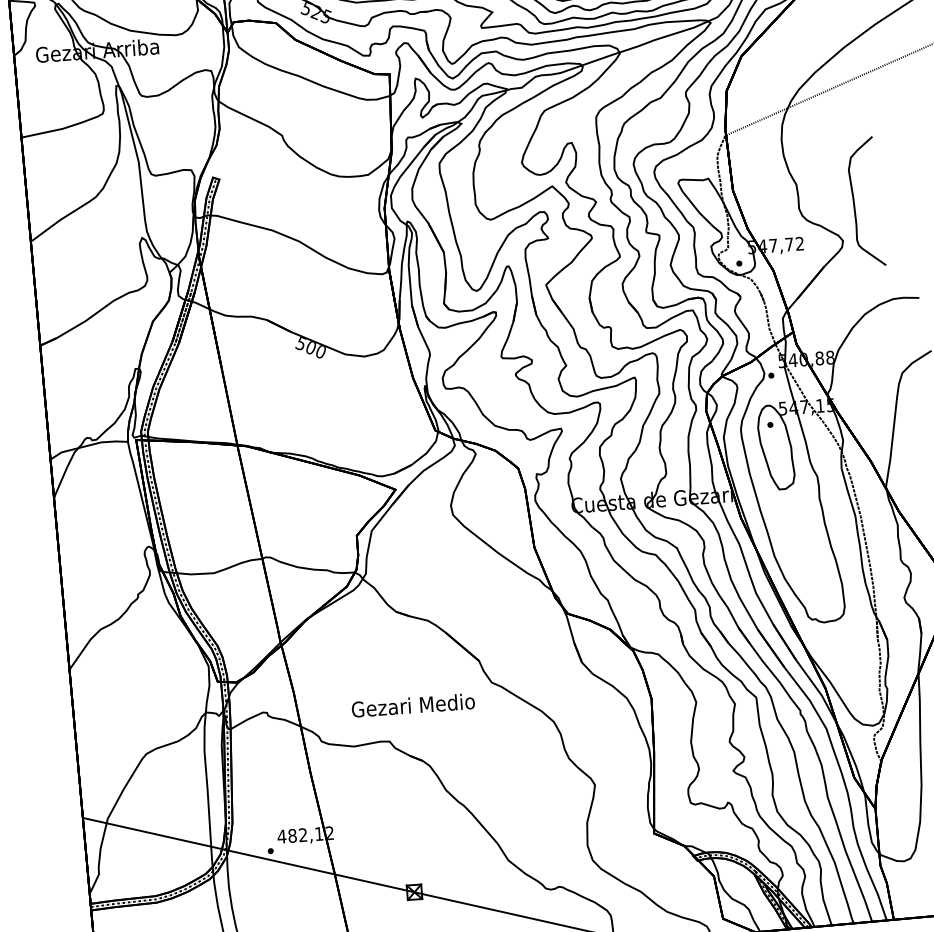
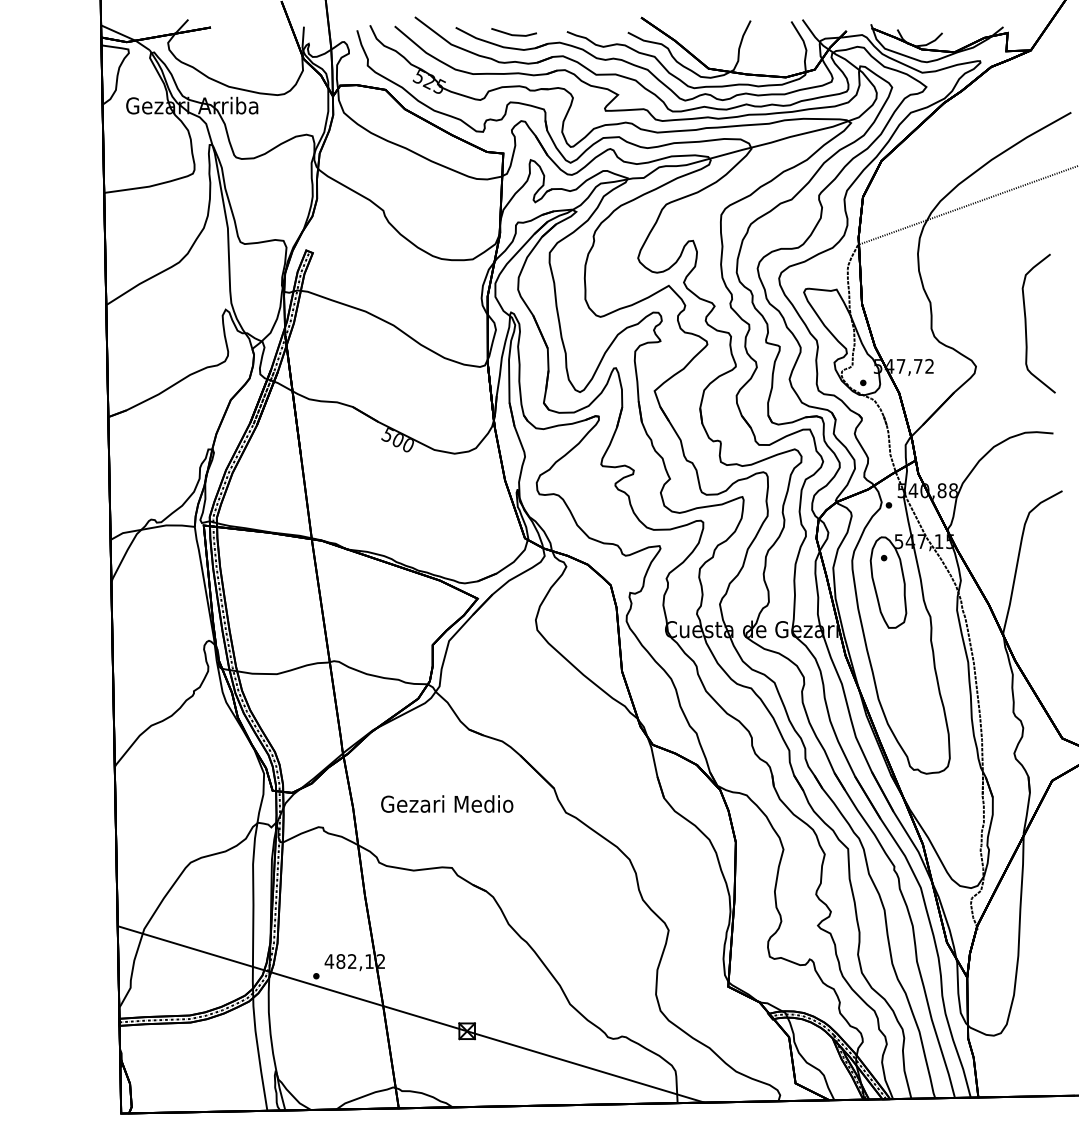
curve: (854, 202) -> (1026, 323), moved
text: (413, 704) -> (447, 803), moved

